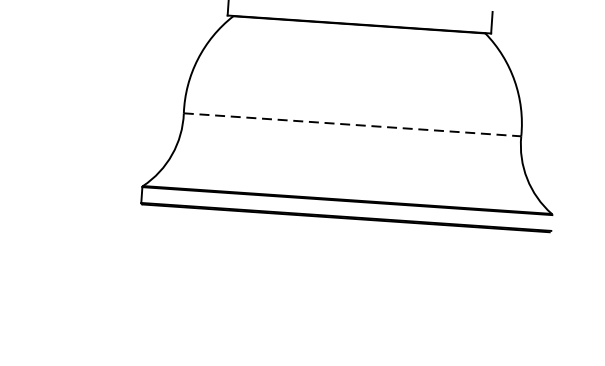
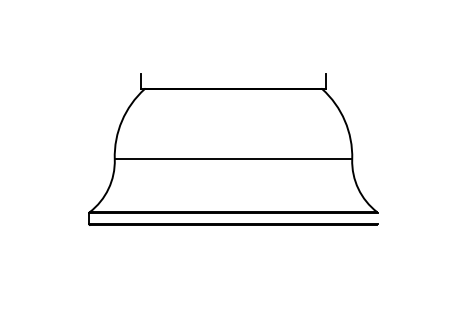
line: (352, 125) -> (233, 159), dashed -> solid

